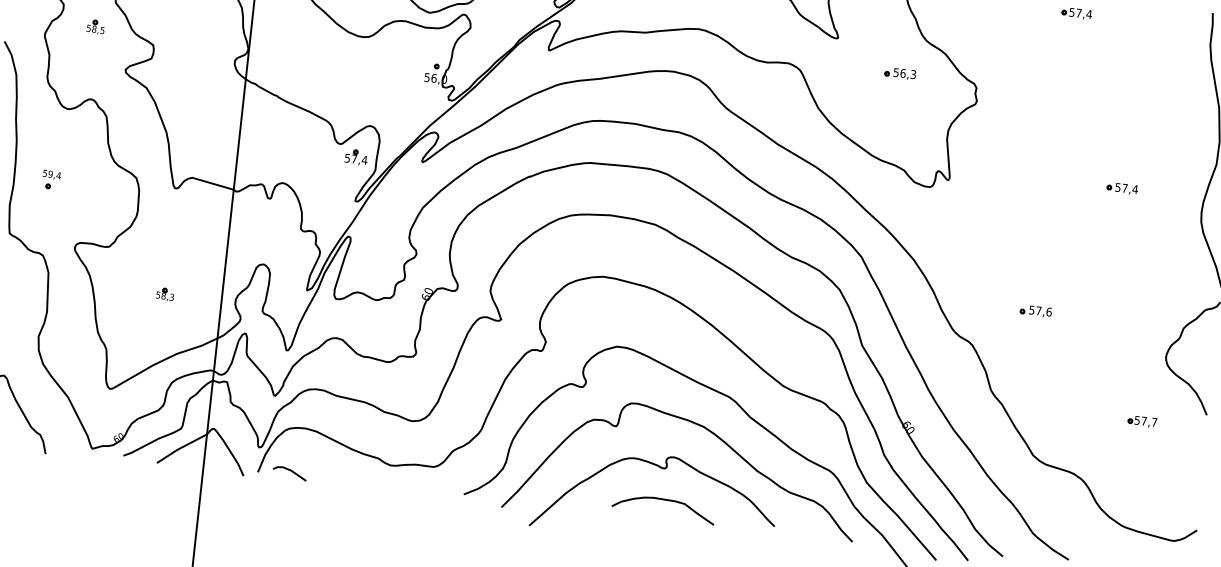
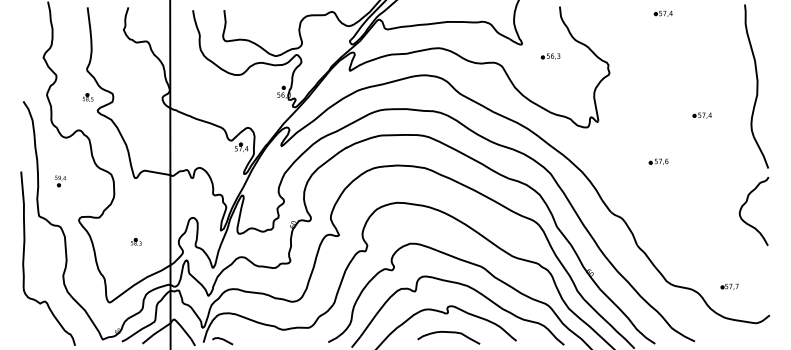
part: (94, 26) -> (87, 97), moved
part: (899, 73) -> (550, 56), moved
part: (1035, 310) -> (658, 161), moved
part: (1141, 420) -> (729, 286), moved

